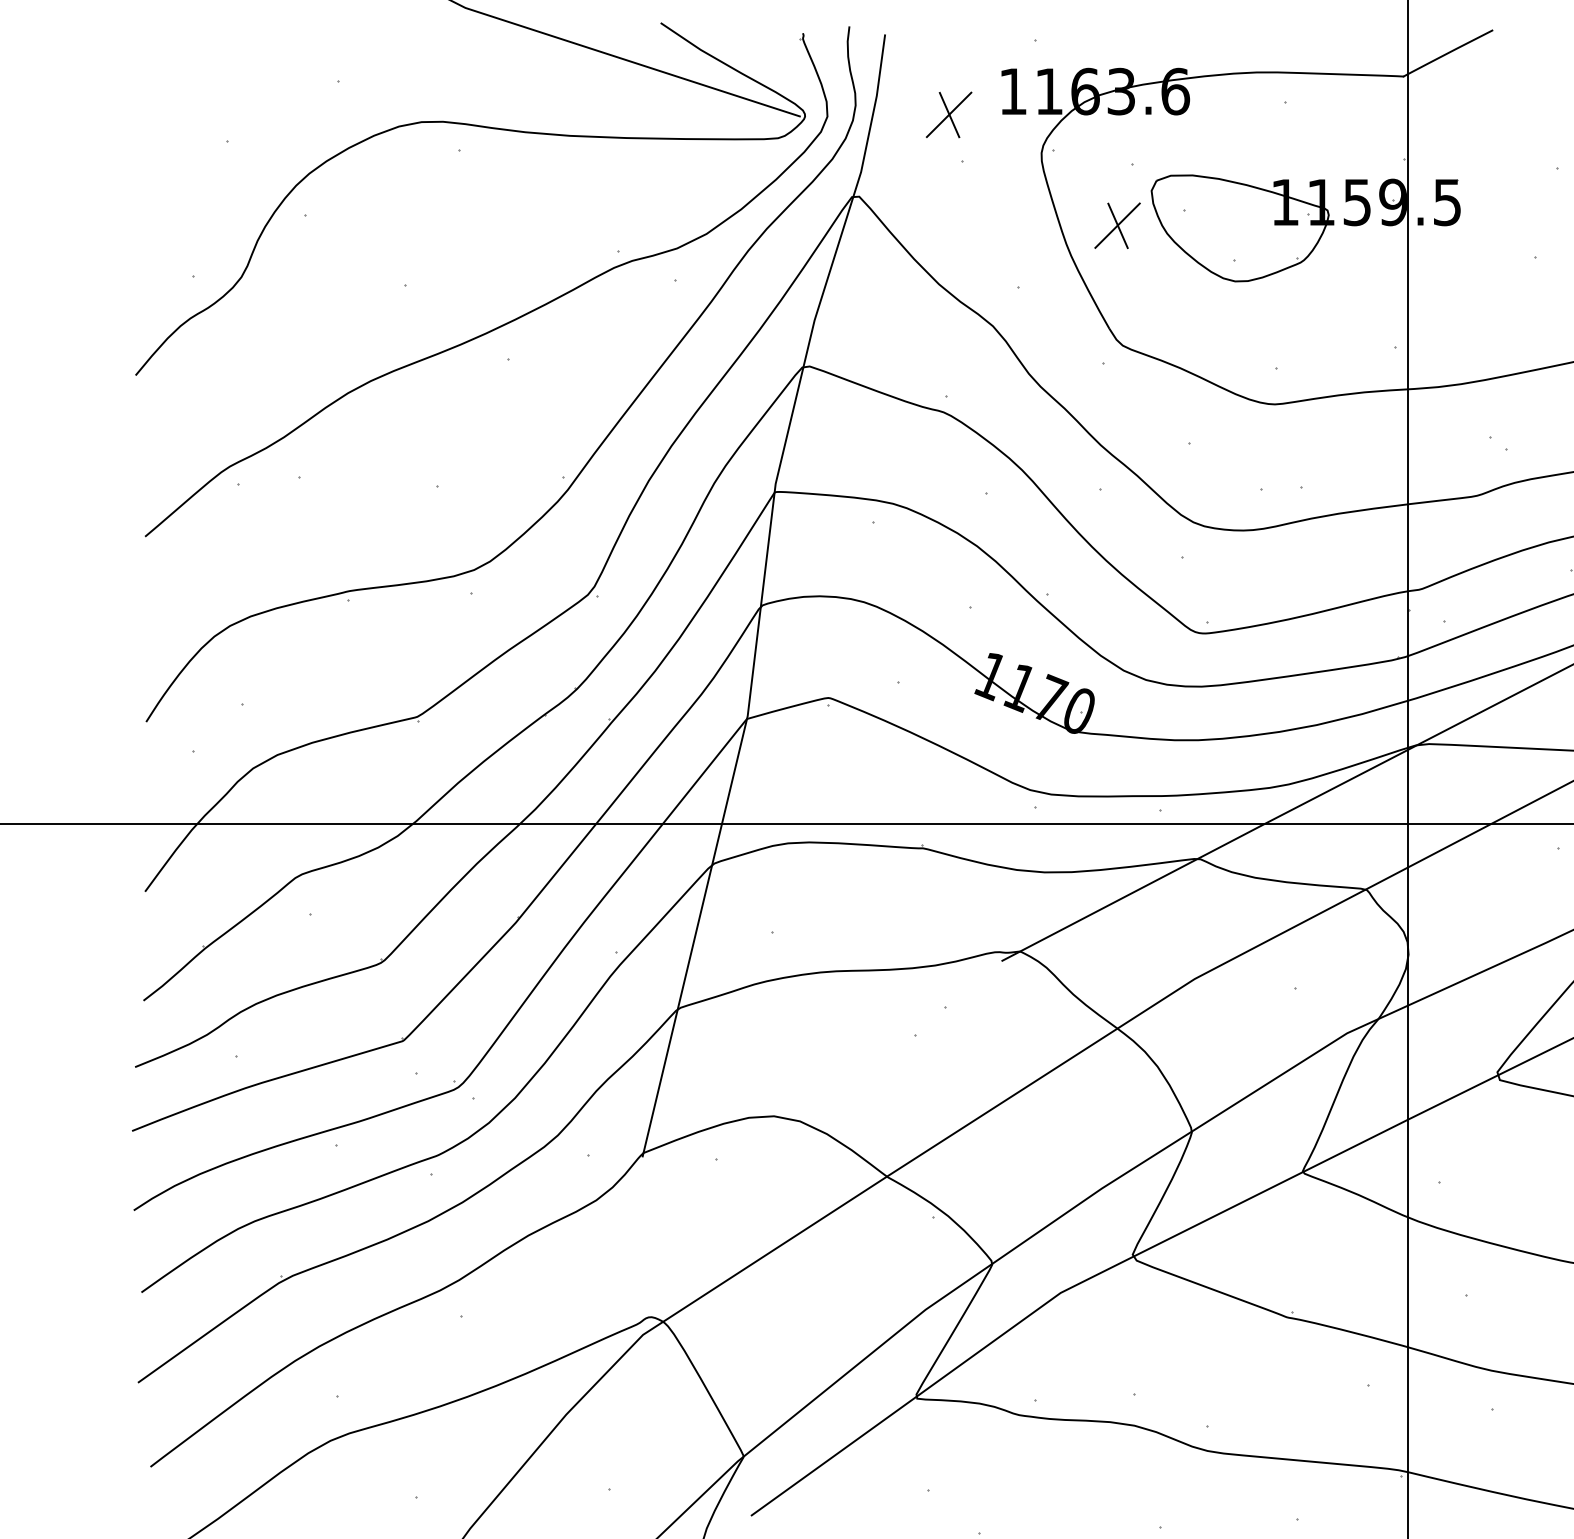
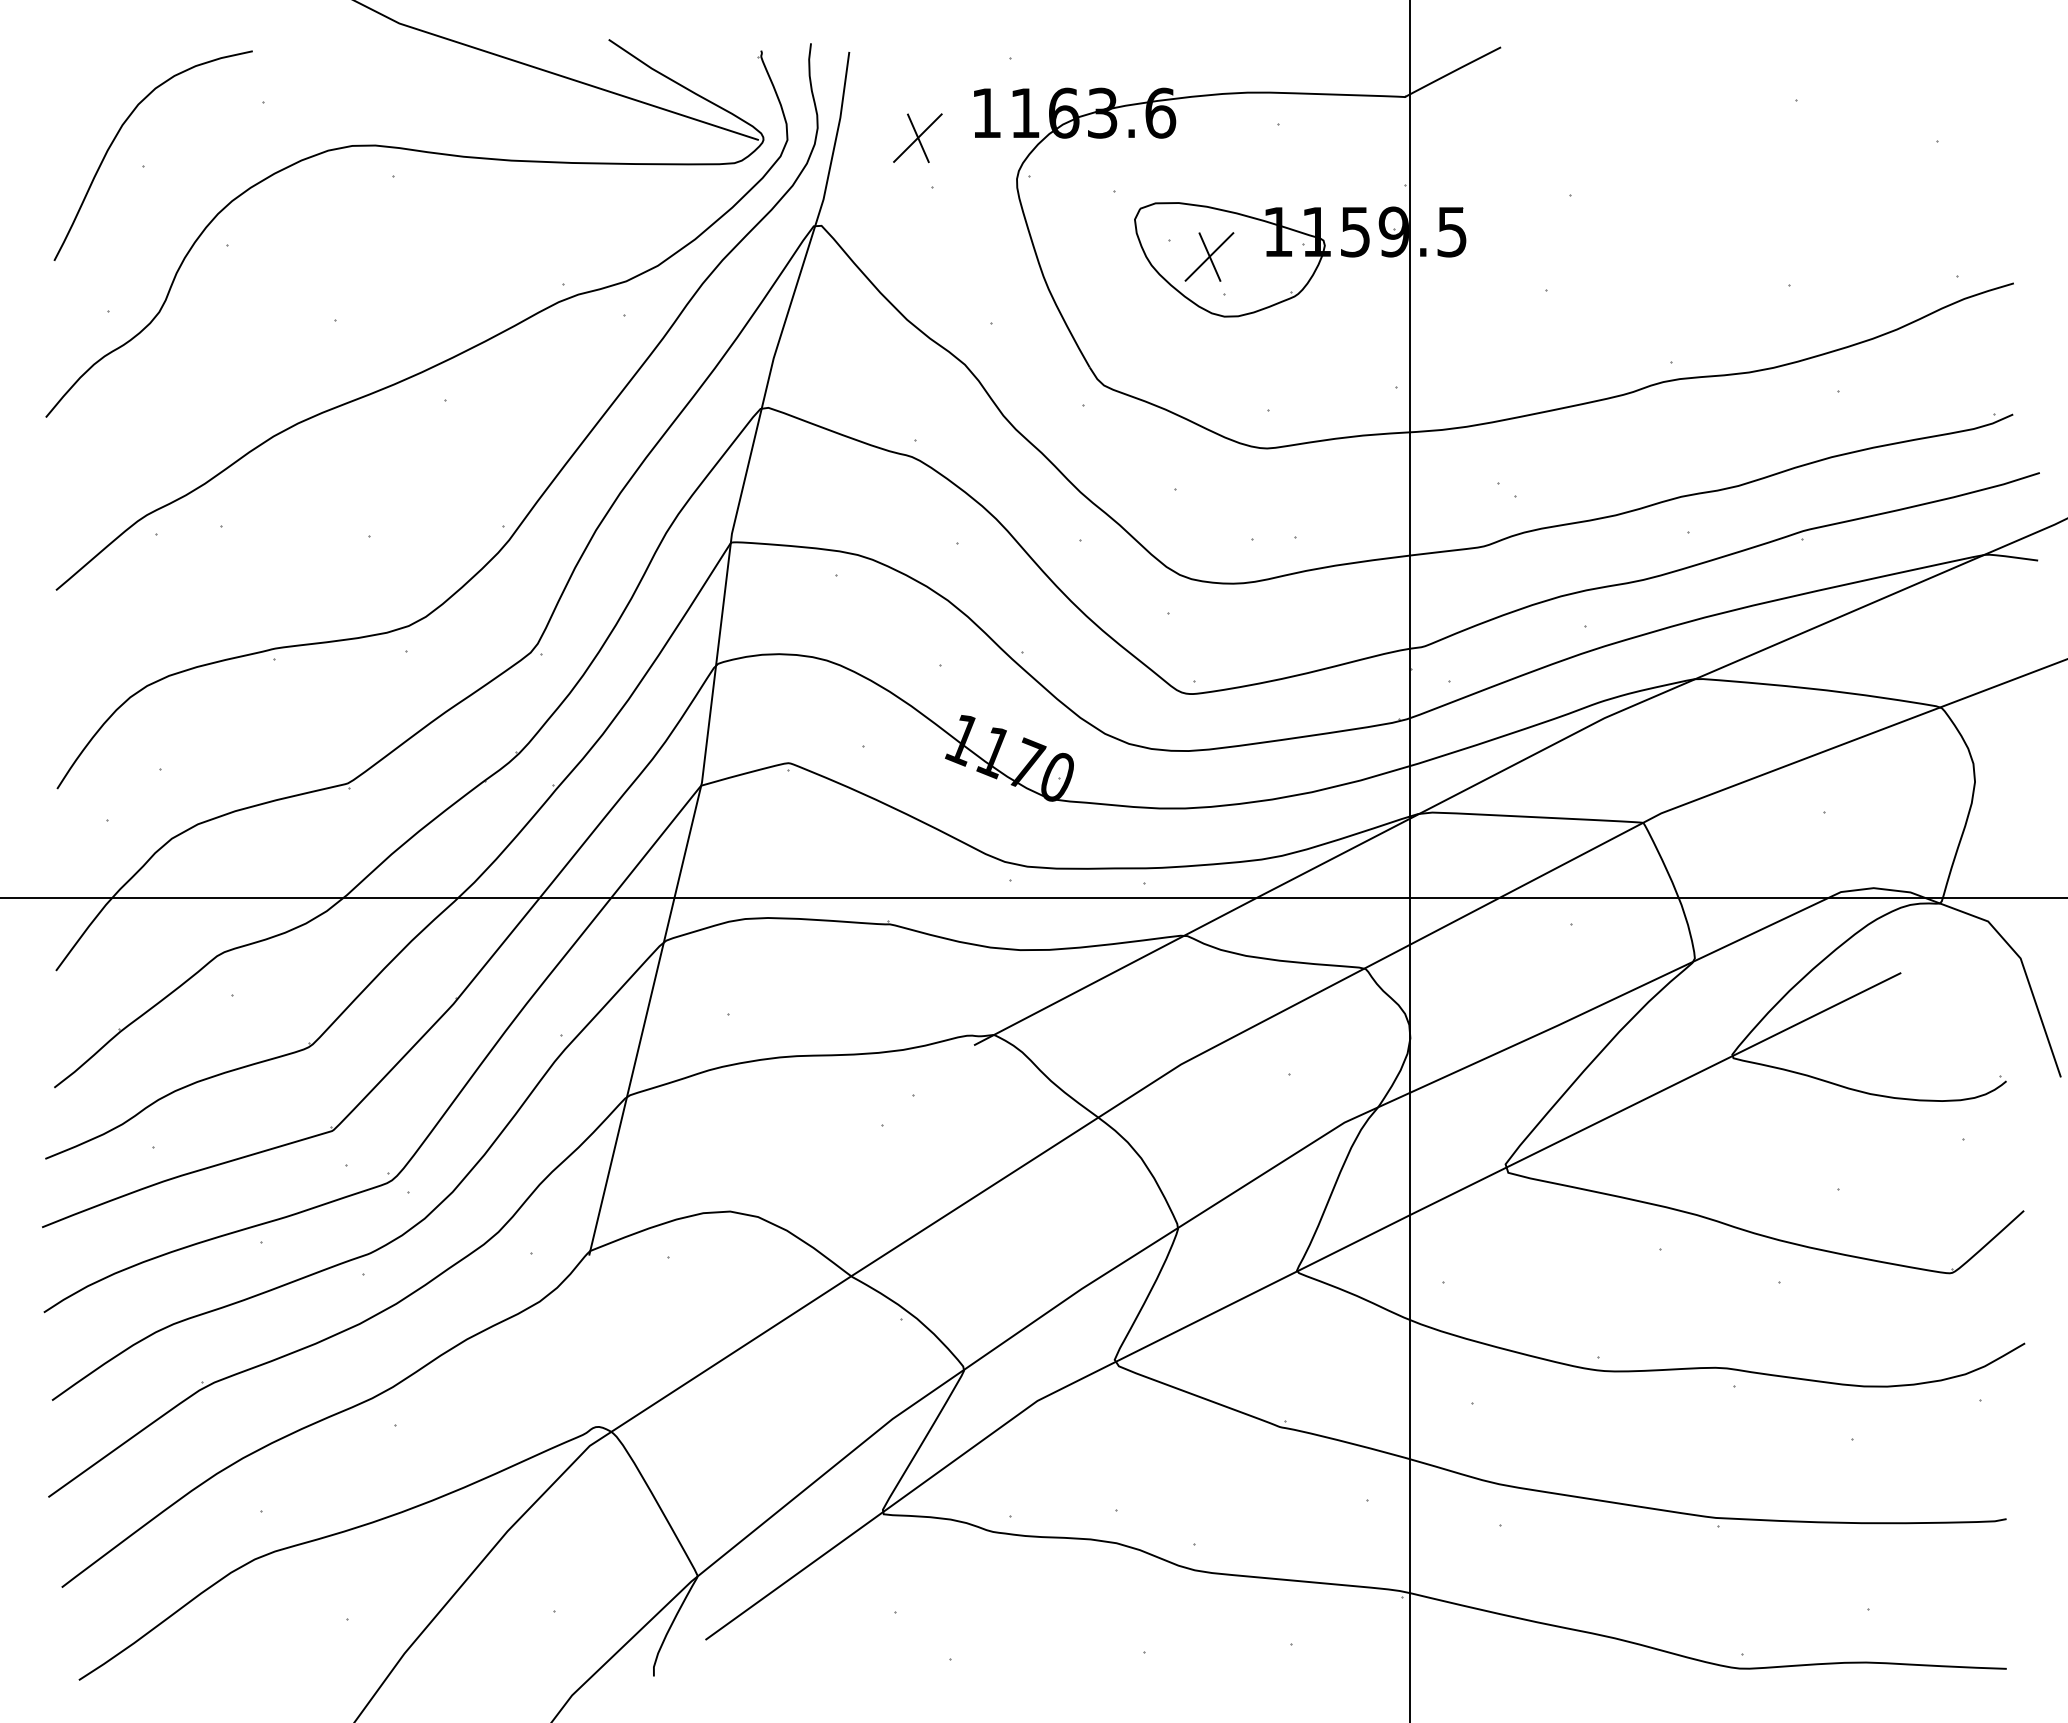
curve: (203, 111) -> (118, 134), added
part: (1117, 225) -> (1209, 256), moved

